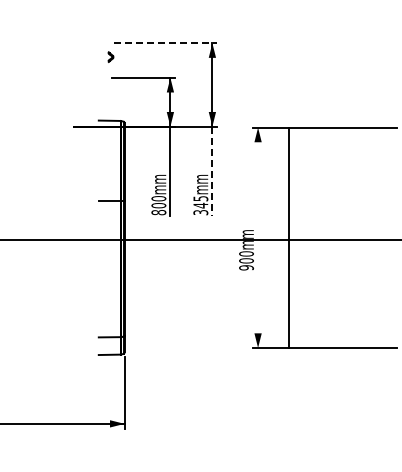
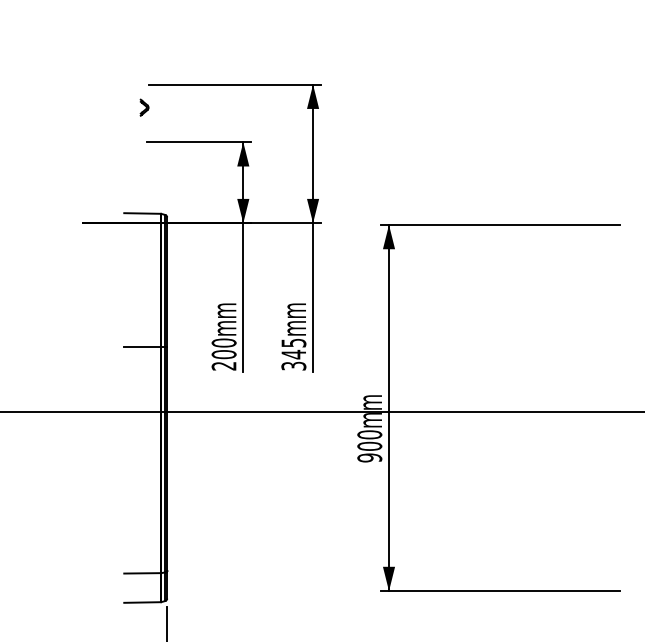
line: (165, 43) -> (235, 85), dashed -> solid
line: (212, 171) -> (313, 297), dashed -> solid
text: (158, 212) -> (223, 365), 800mm -> 200mm
line: (289, 237) -> (389, 407), moved

